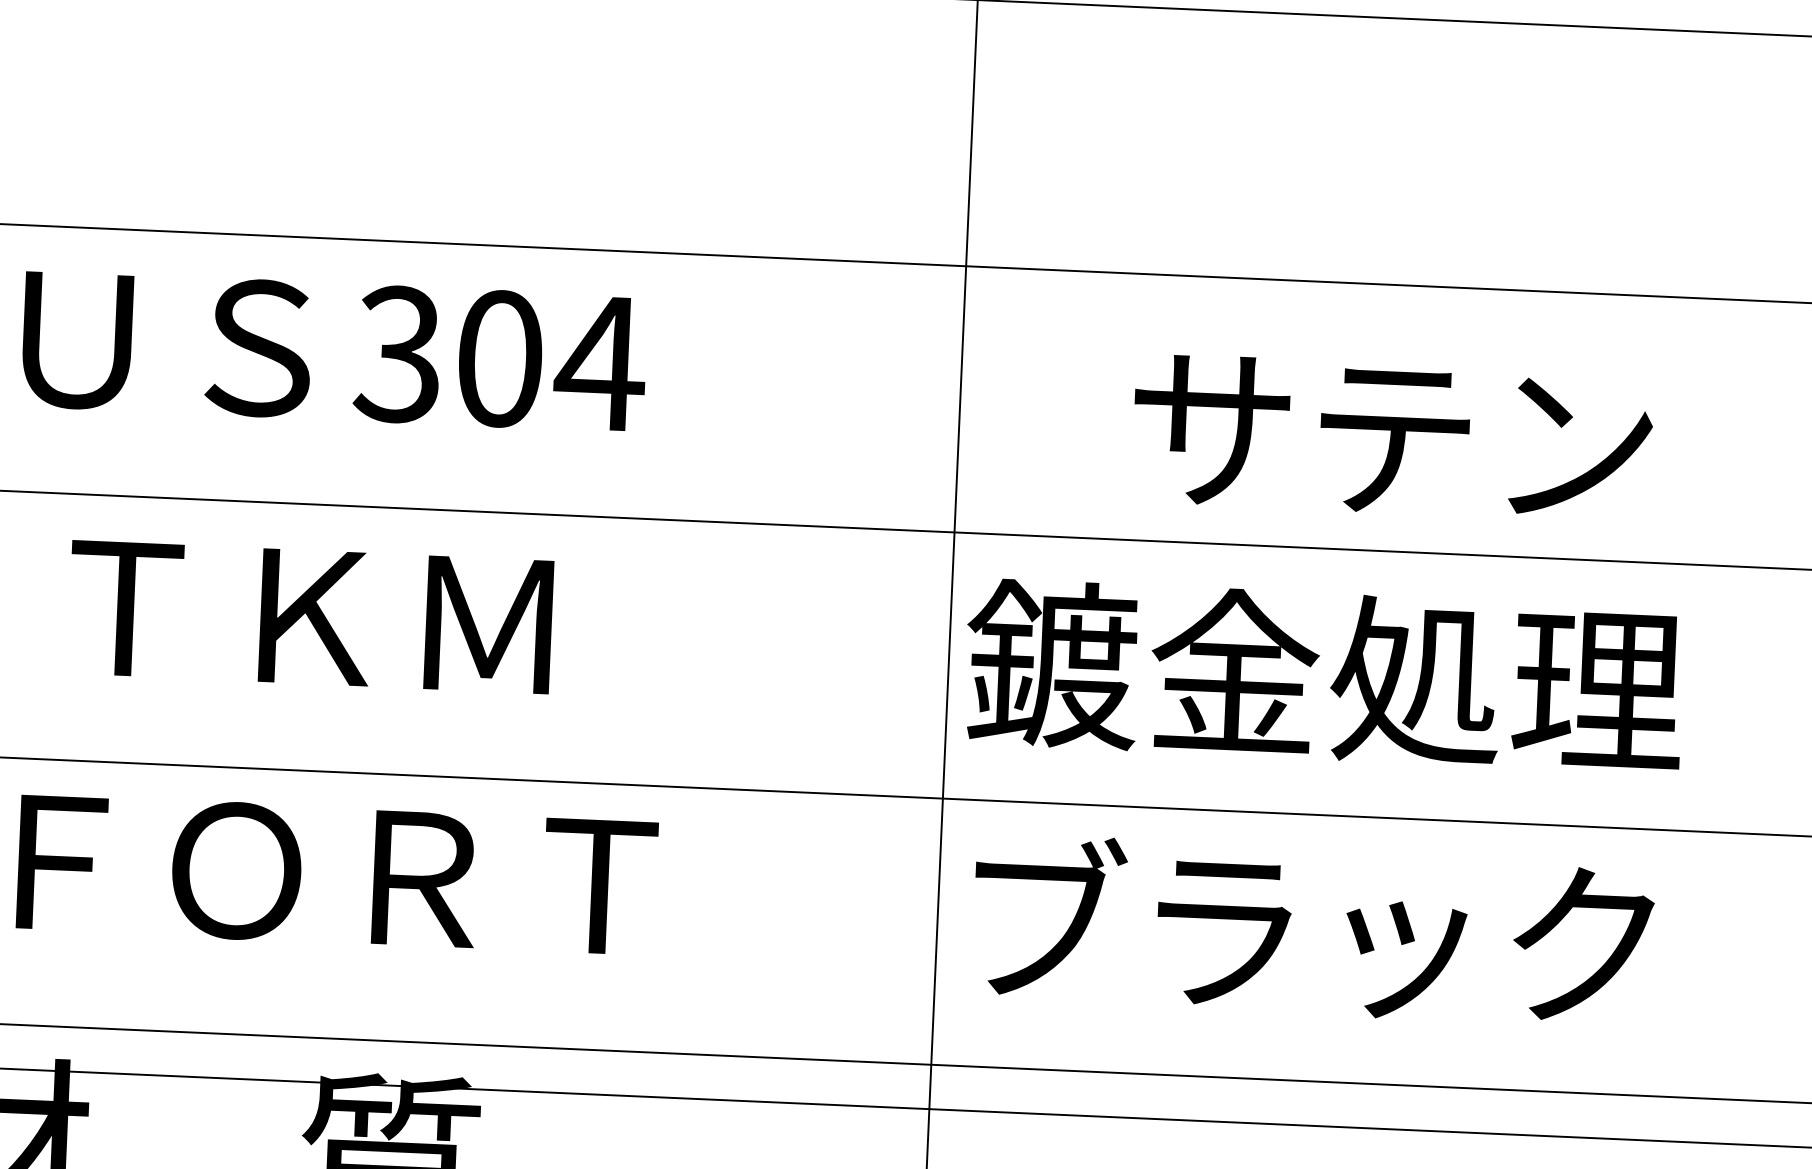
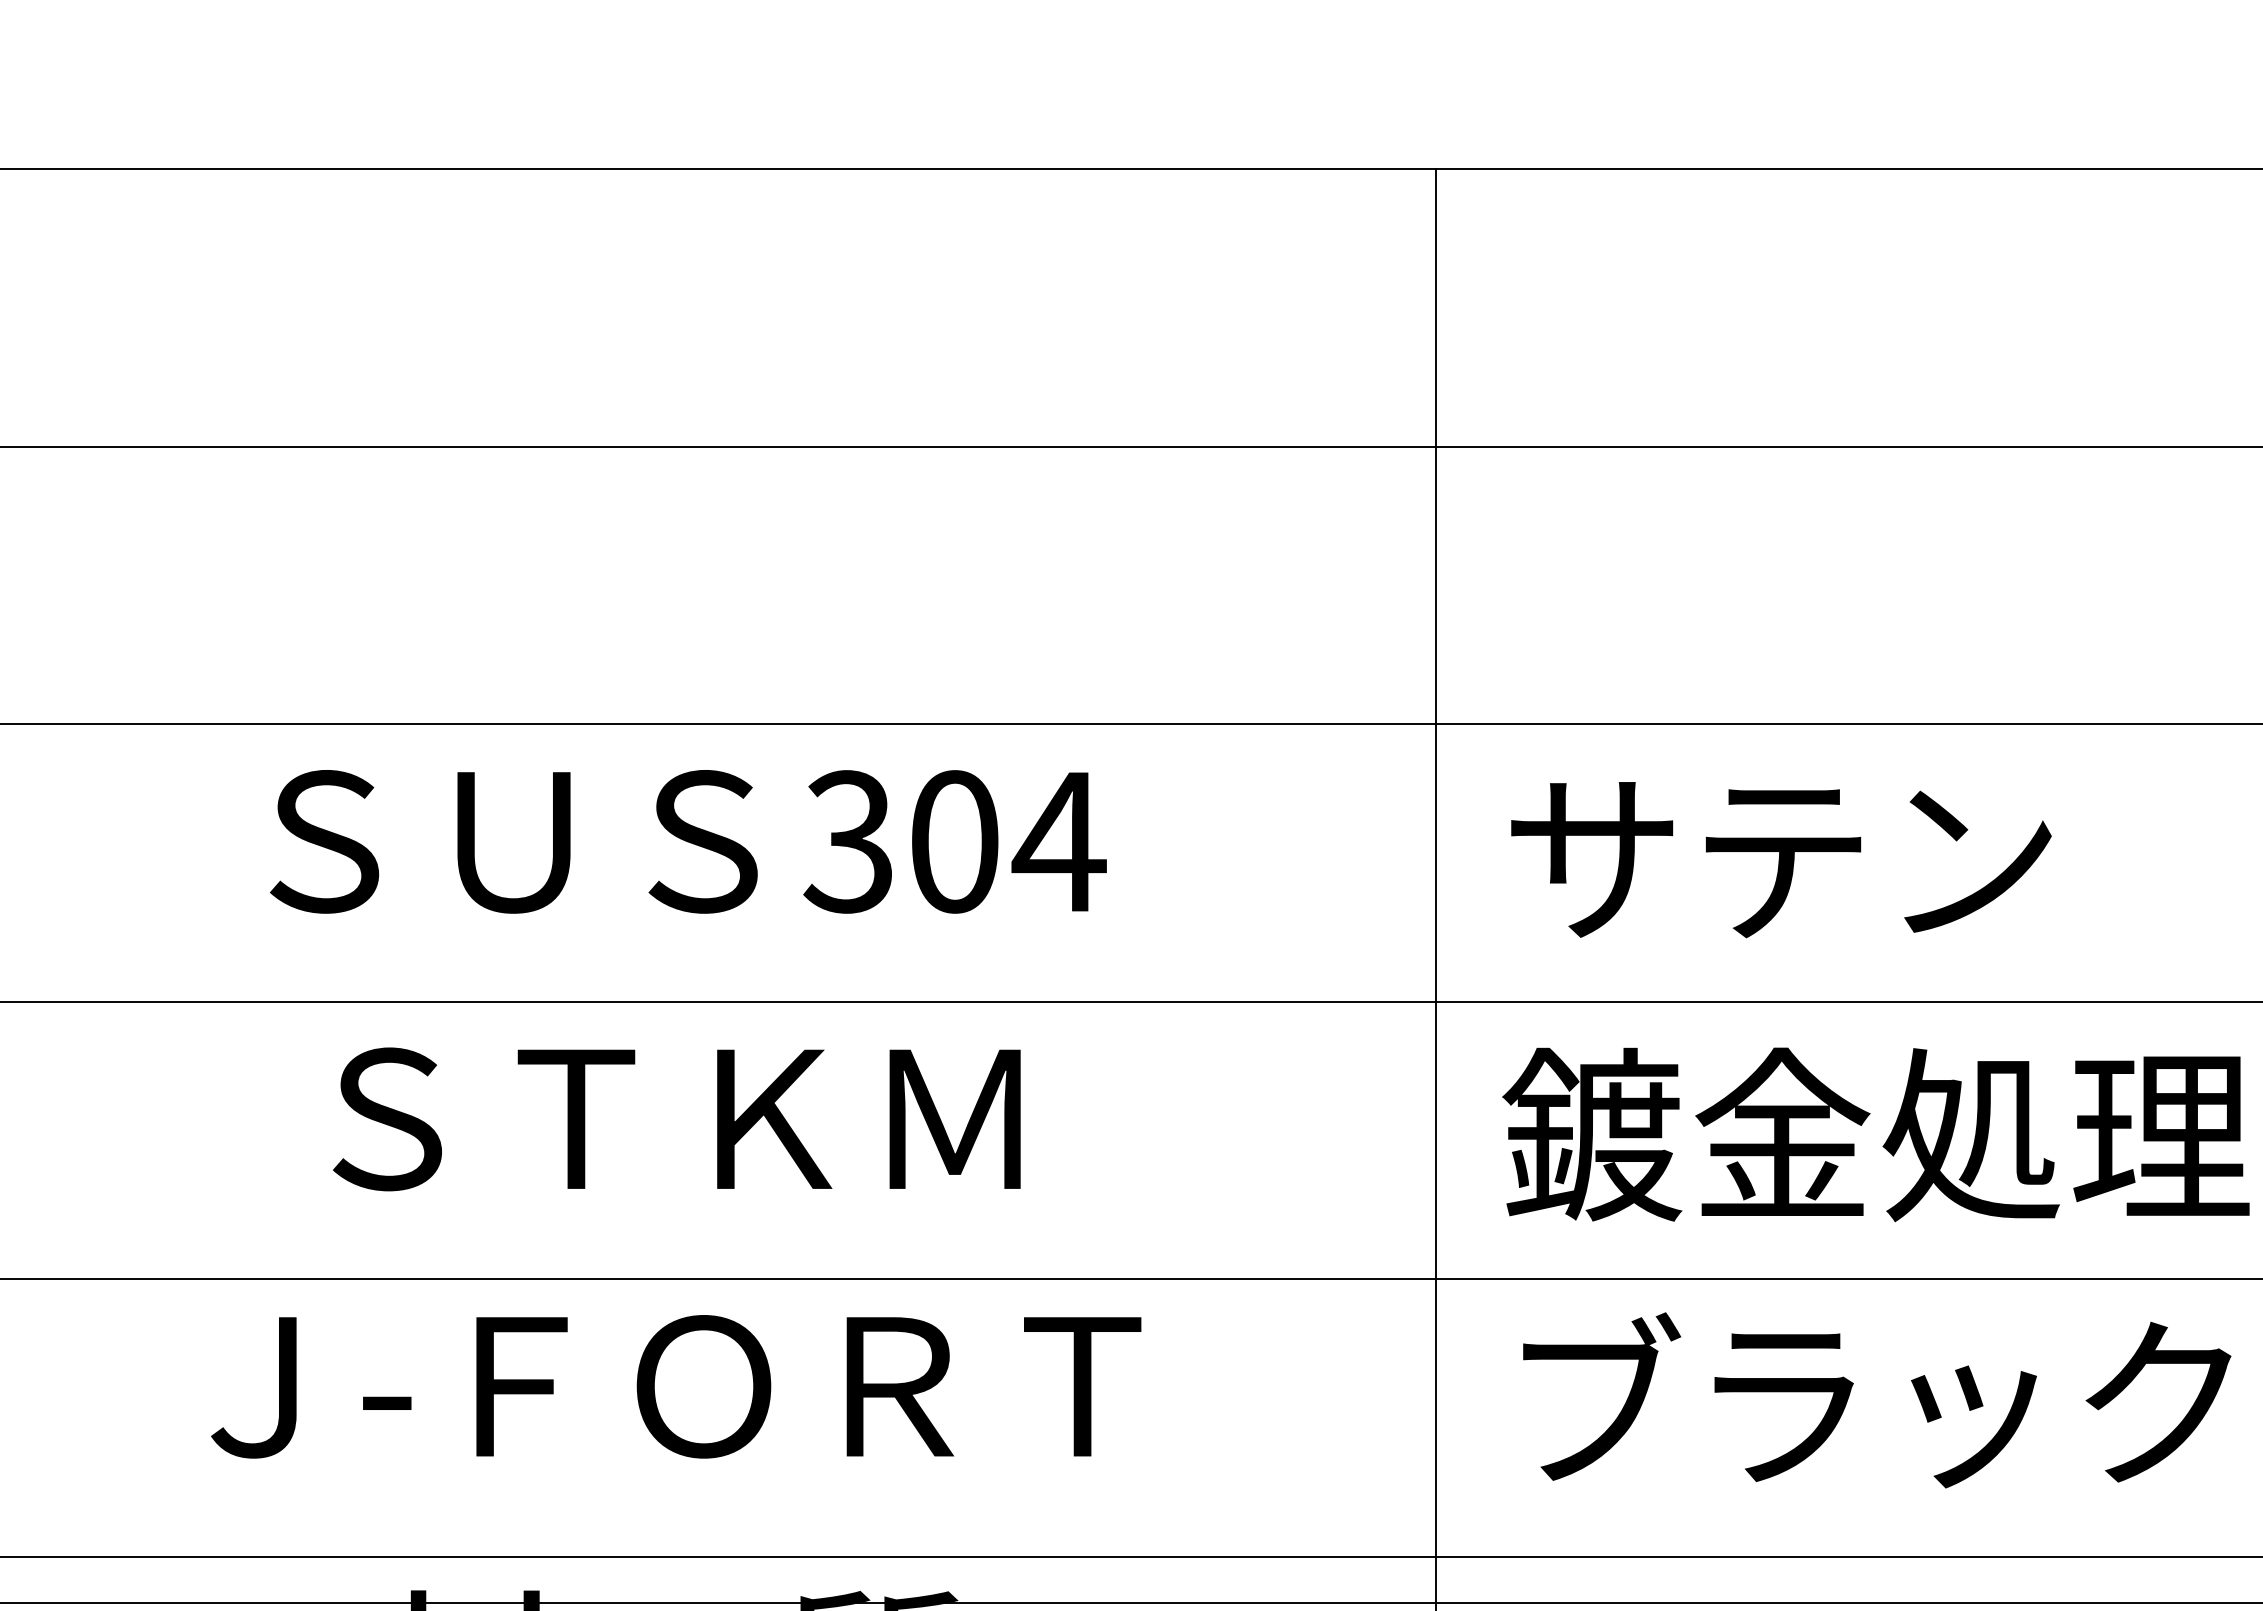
text: (1392, 438) -> (1781, 860), moved
text: (1323, 676) -> (1875, 1134), moved
text: (1313, 931) -> (1877, 1400), moved

